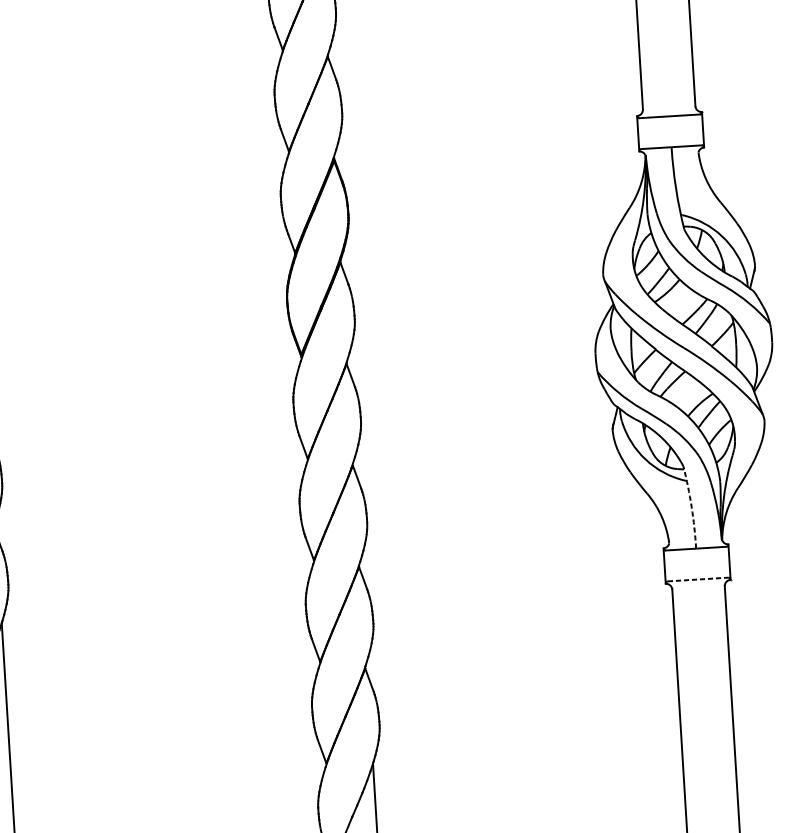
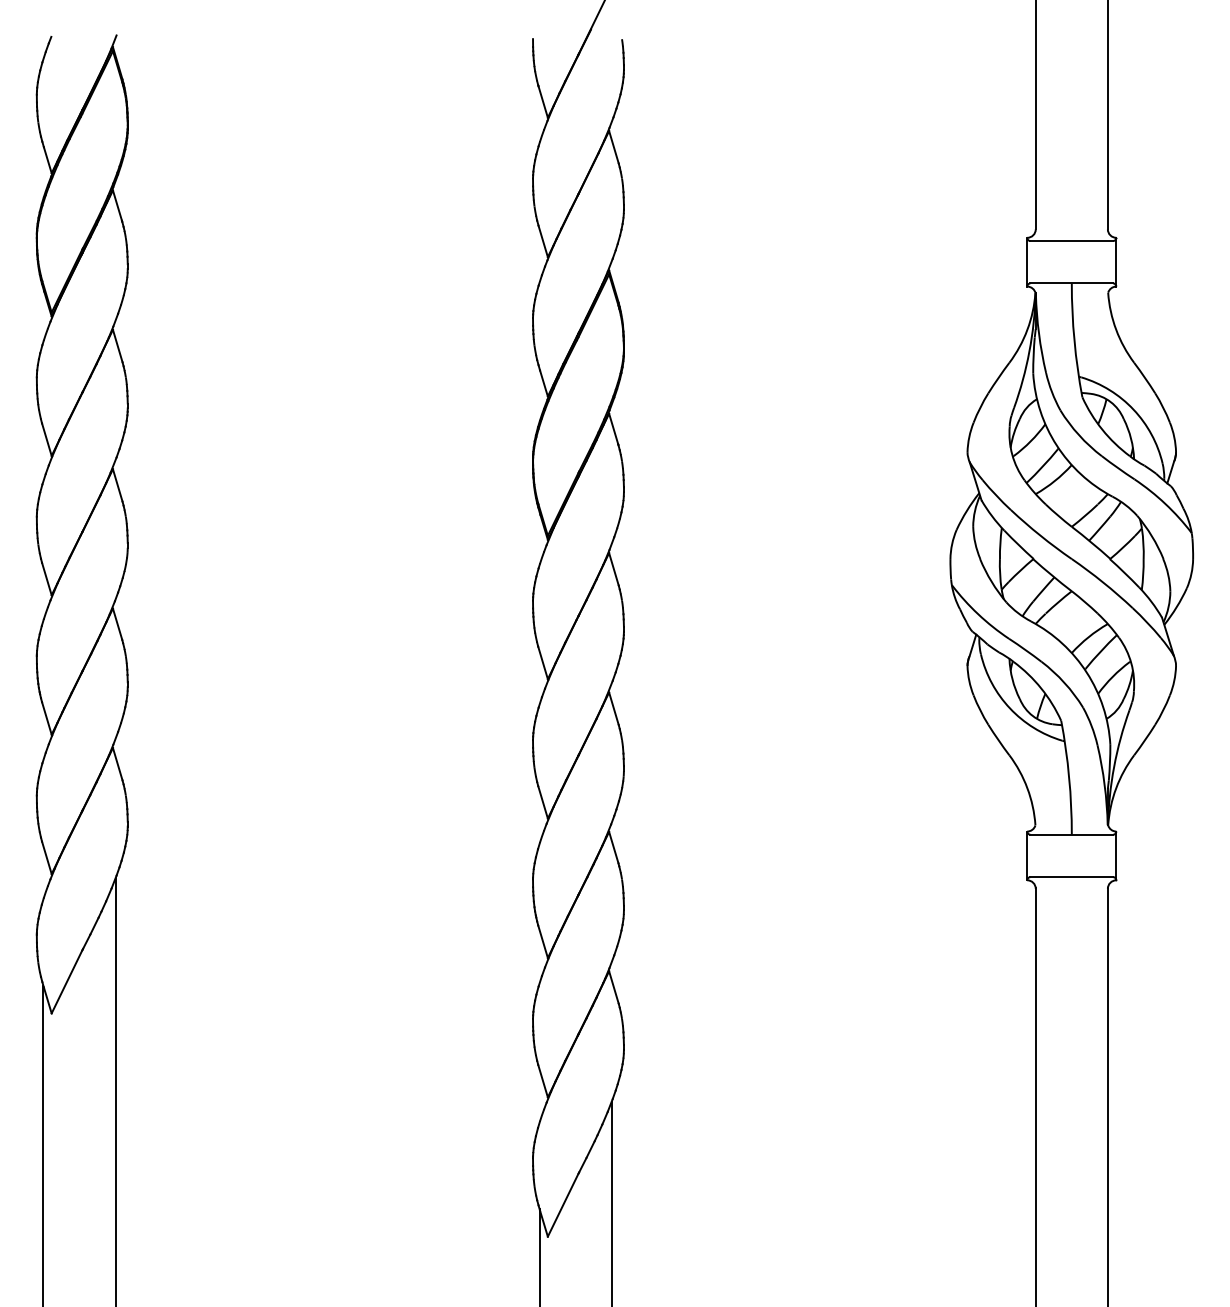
arc: (691, 507) -> (1069, 777), dashed -> solid
line: (698, 579) -> (1072, 877), dashed -> solid

